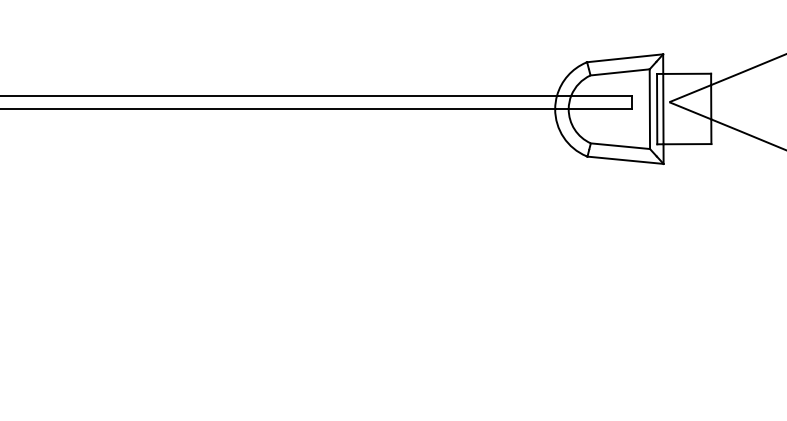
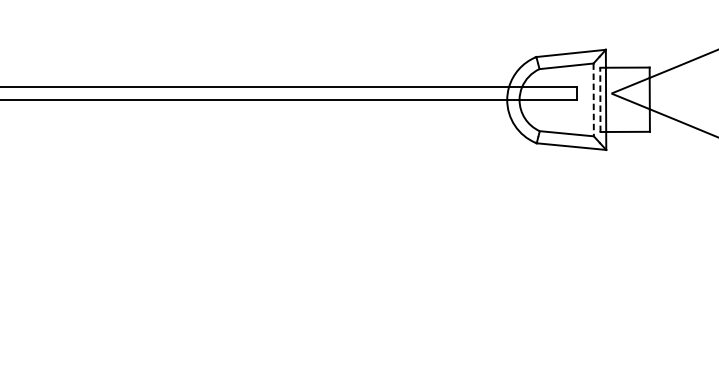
line: (657, 108) -> (600, 99), solid -> dashed
line: (649, 109) -> (593, 100), solid -> dashed

